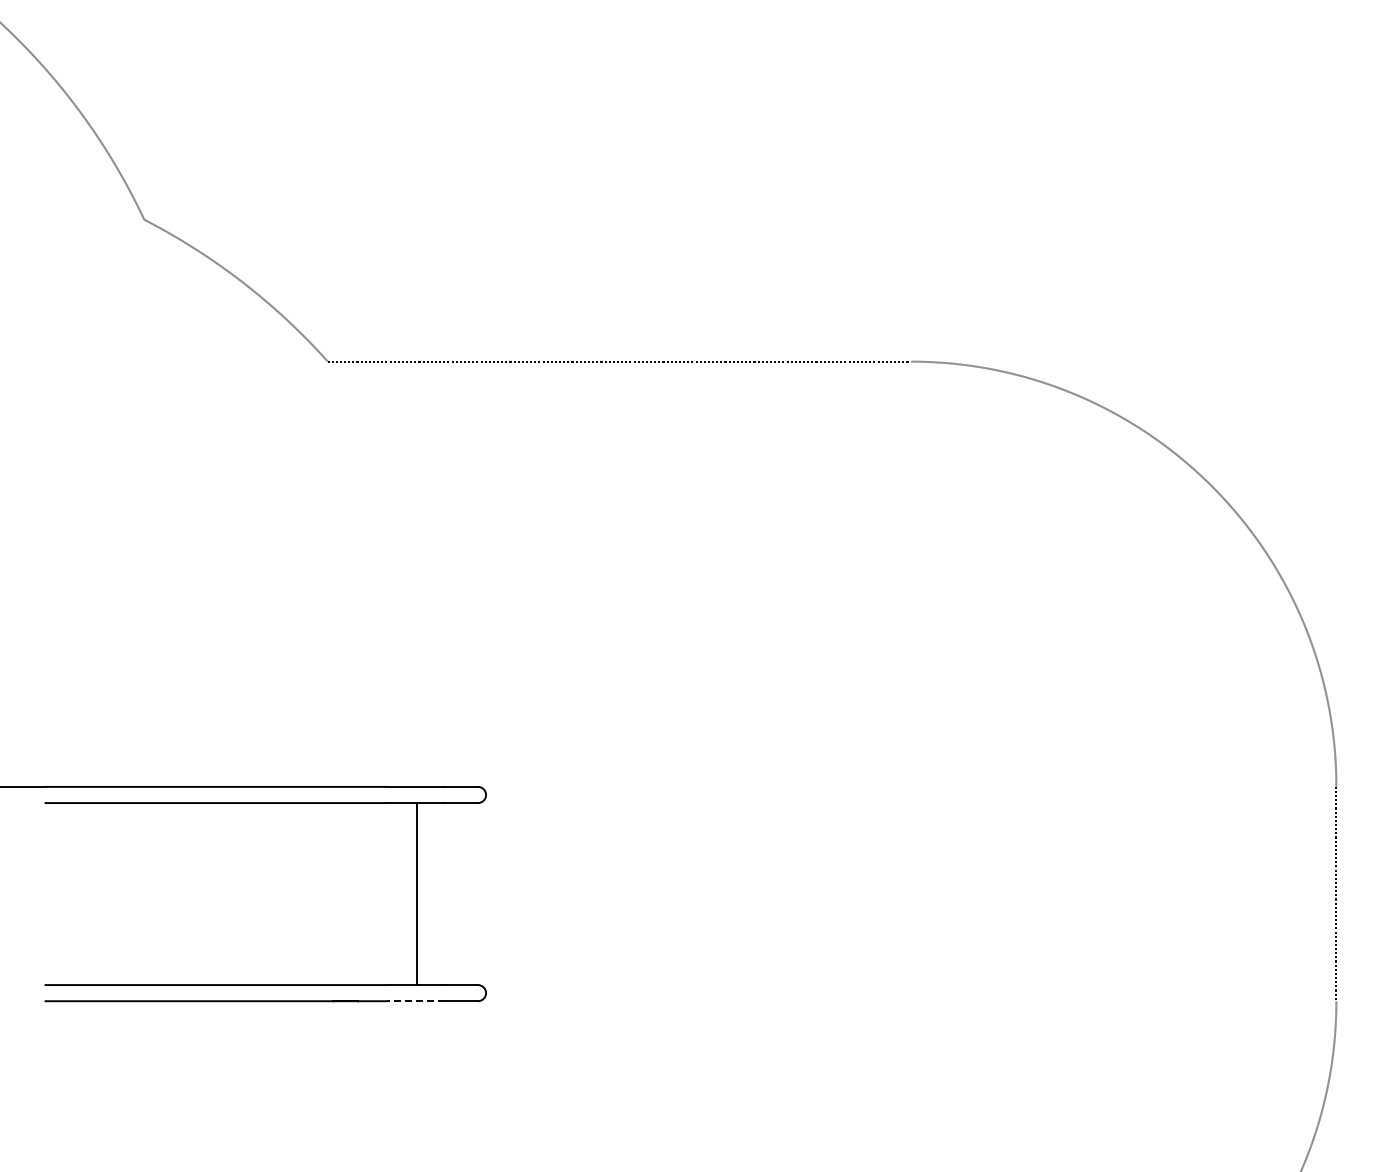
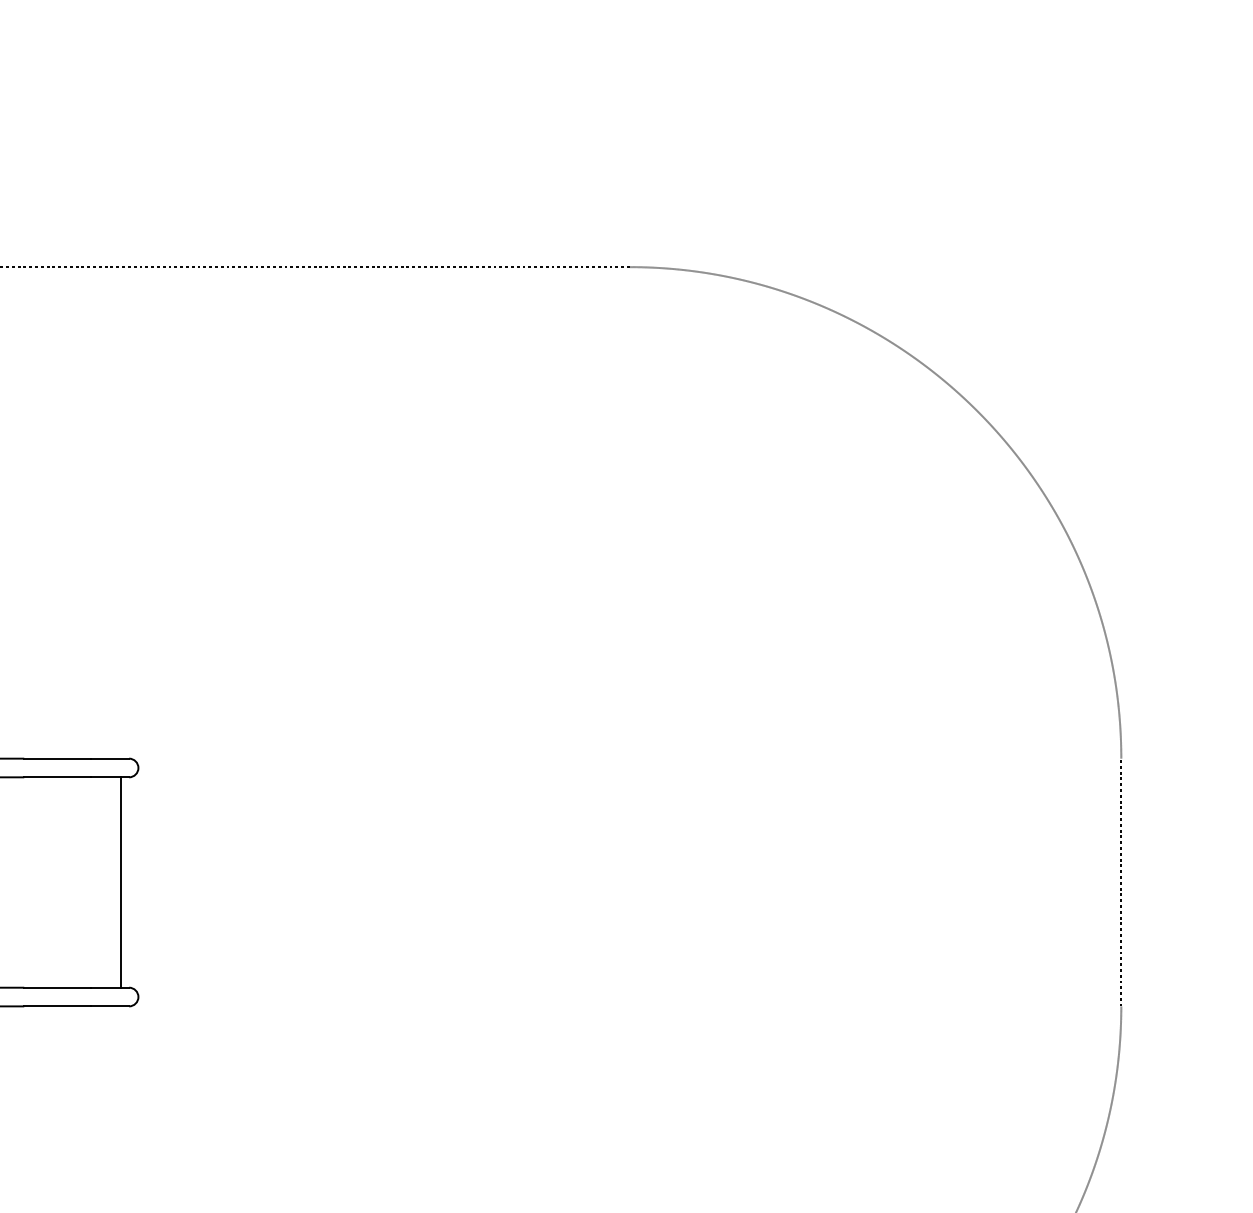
line: (416, 894) -> (120, 883), moved
line: (416, 1001) -> (58, 1006), dashed -> solid

